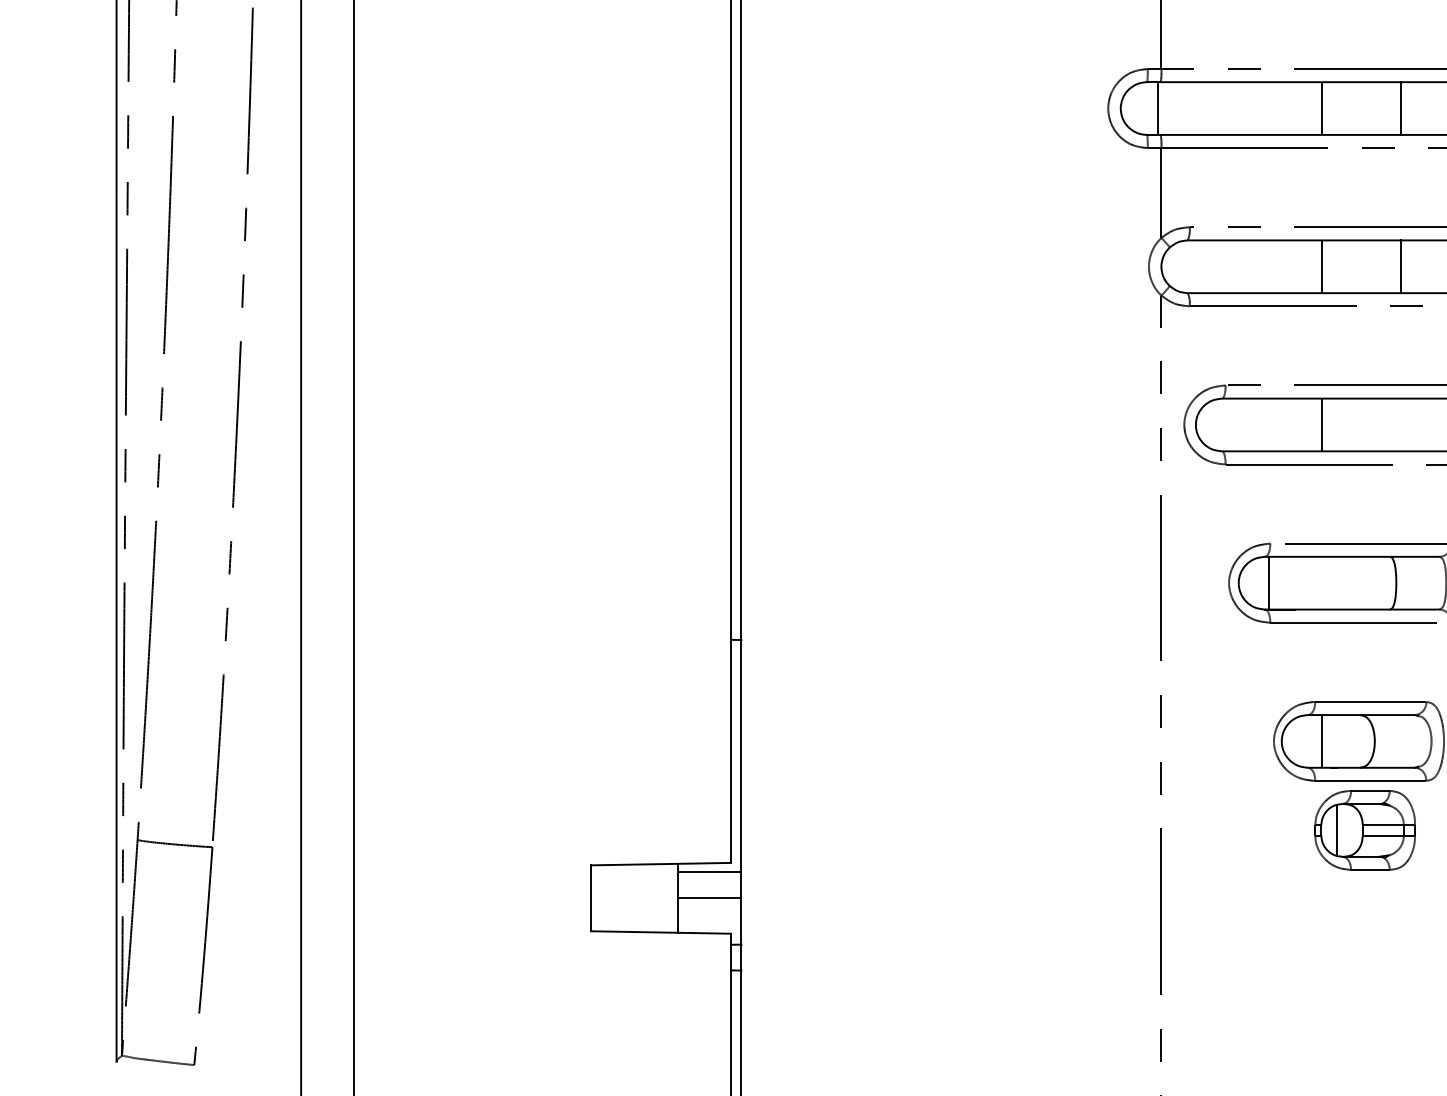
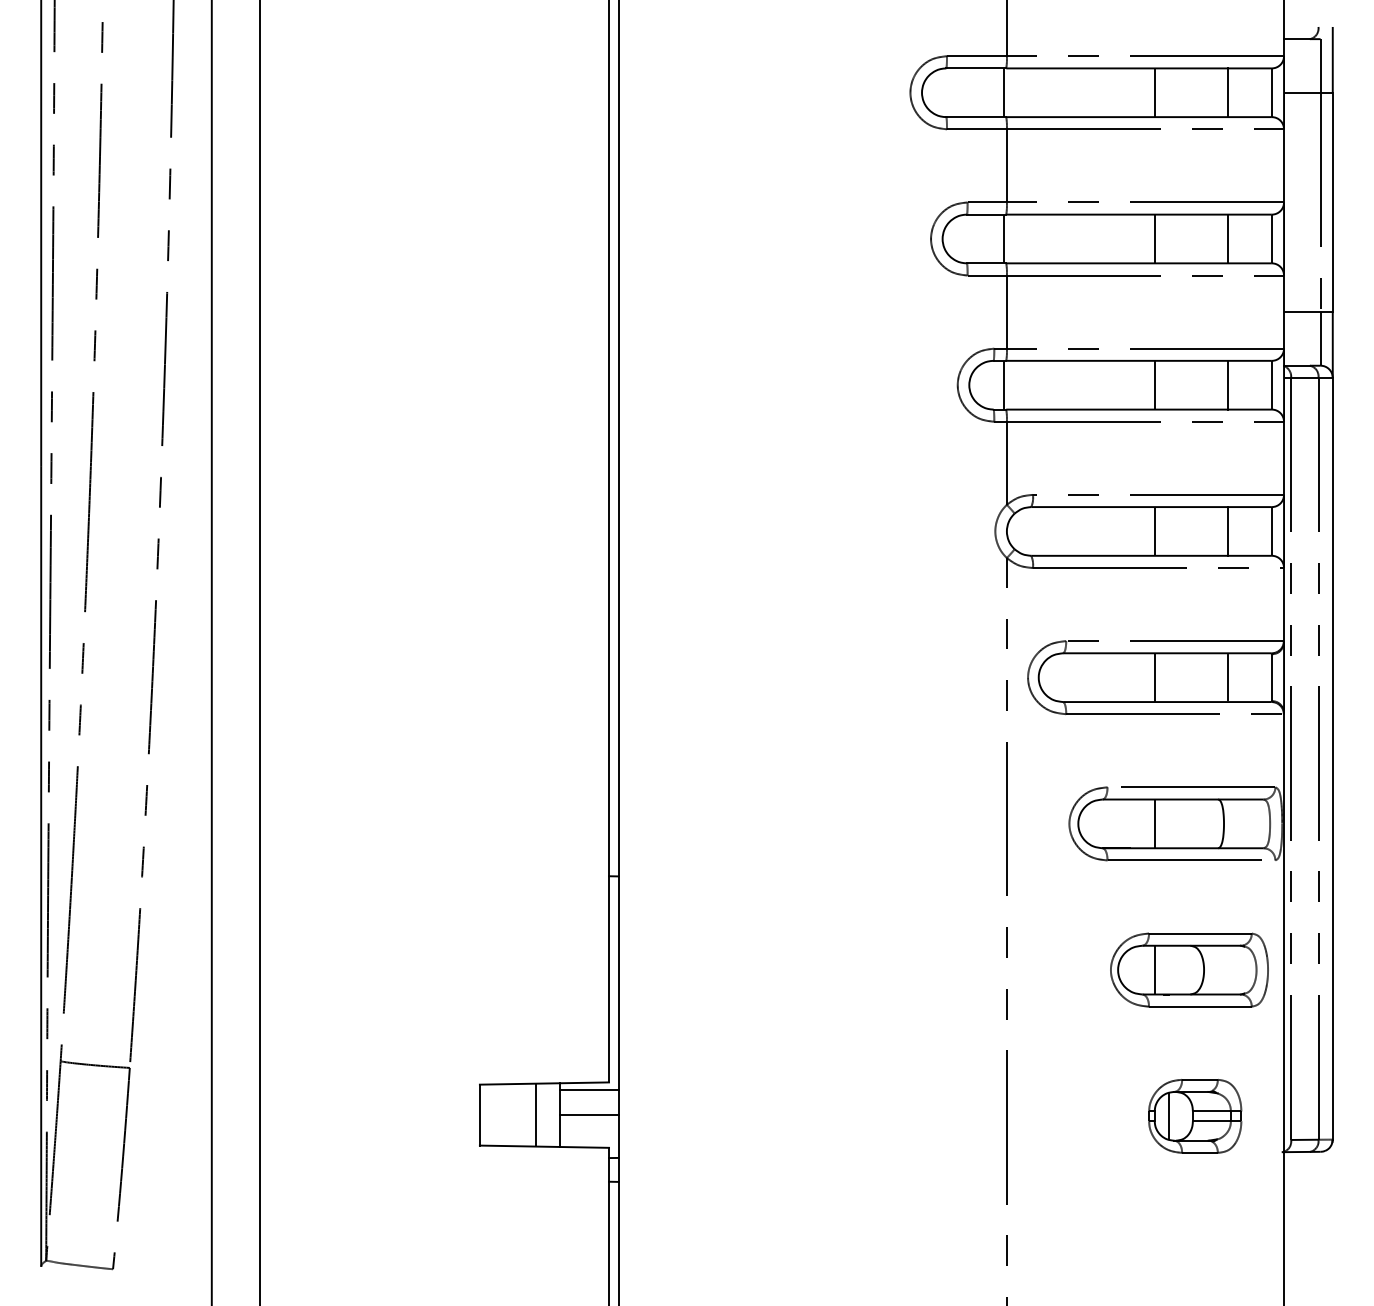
line: (1400, 424) -> (1227, 677), added
line: (1269, 582) -> (1155, 823), moved
part: (1365, 830) -> (1195, 1116), moved
line: (651, 897) -> (535, 1114), added

